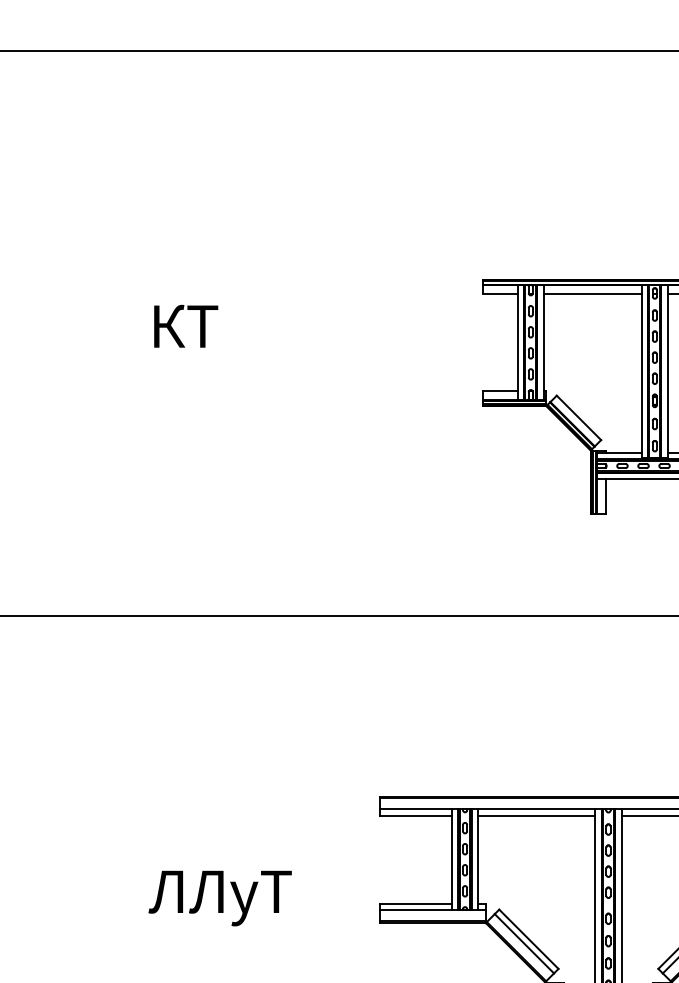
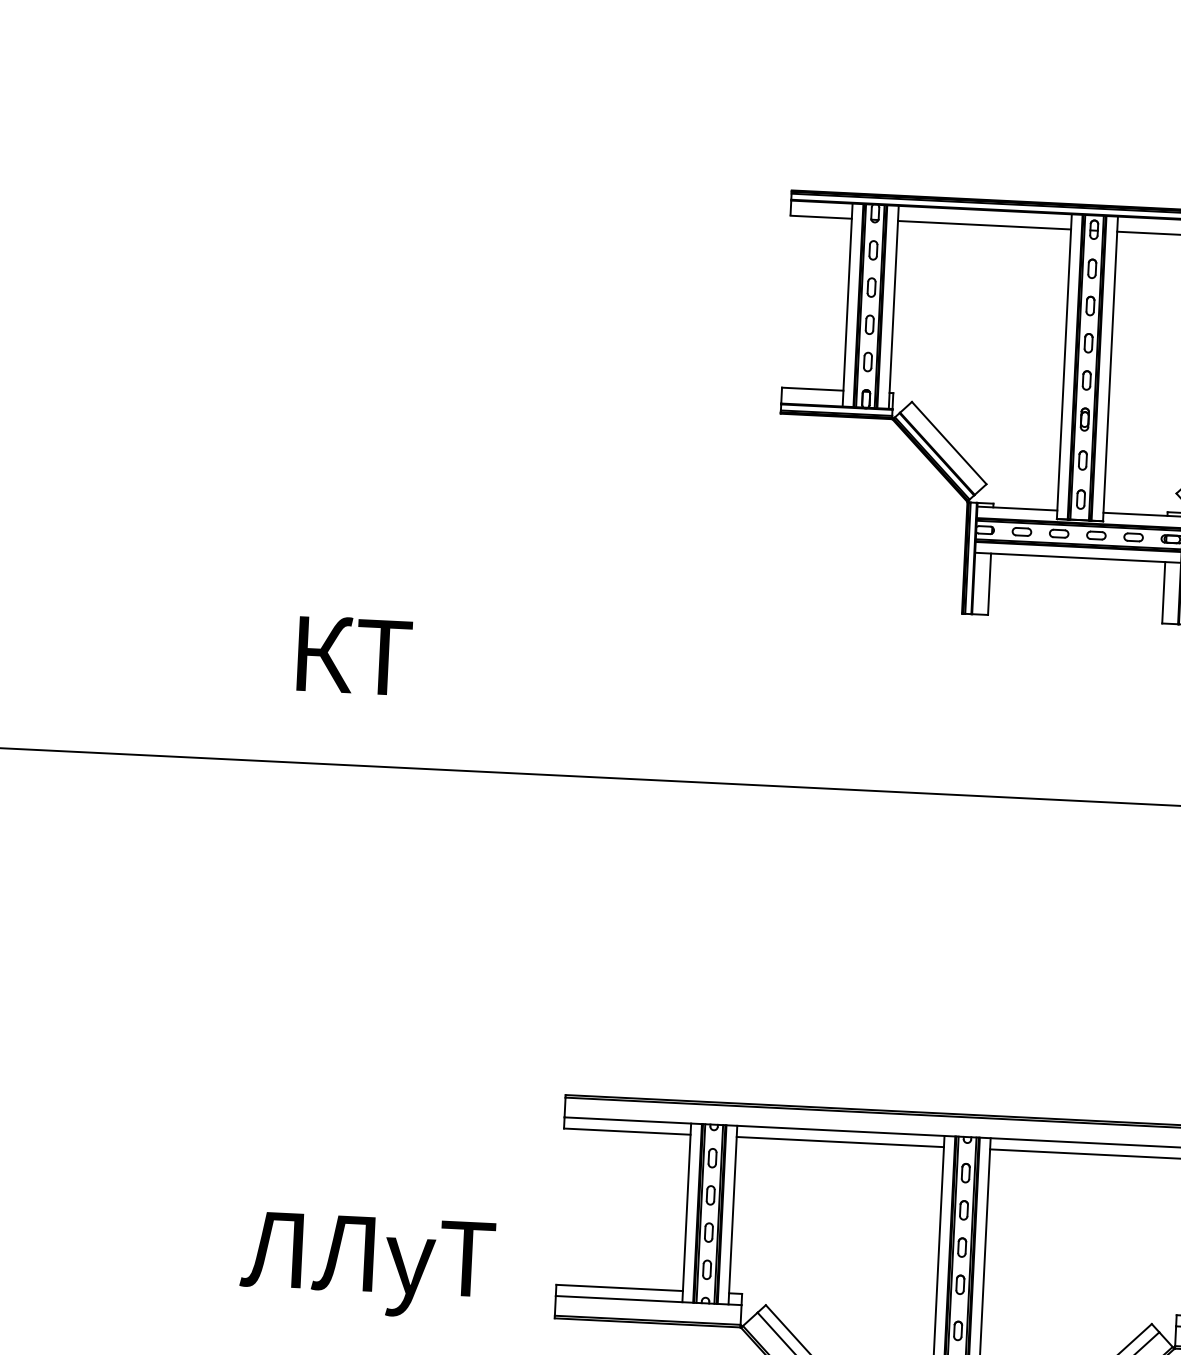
text: (186, 325) -> (355, 654), moved
text: (219, 898) -> (366, 1265), moved

